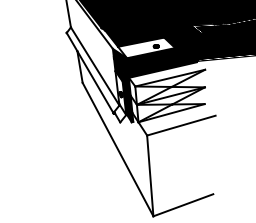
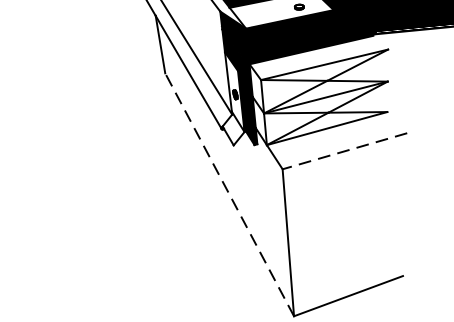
line: (181, 125) -> (345, 150), solid -> dashed
line: (118, 149) -> (230, 194), solid -> dashed

